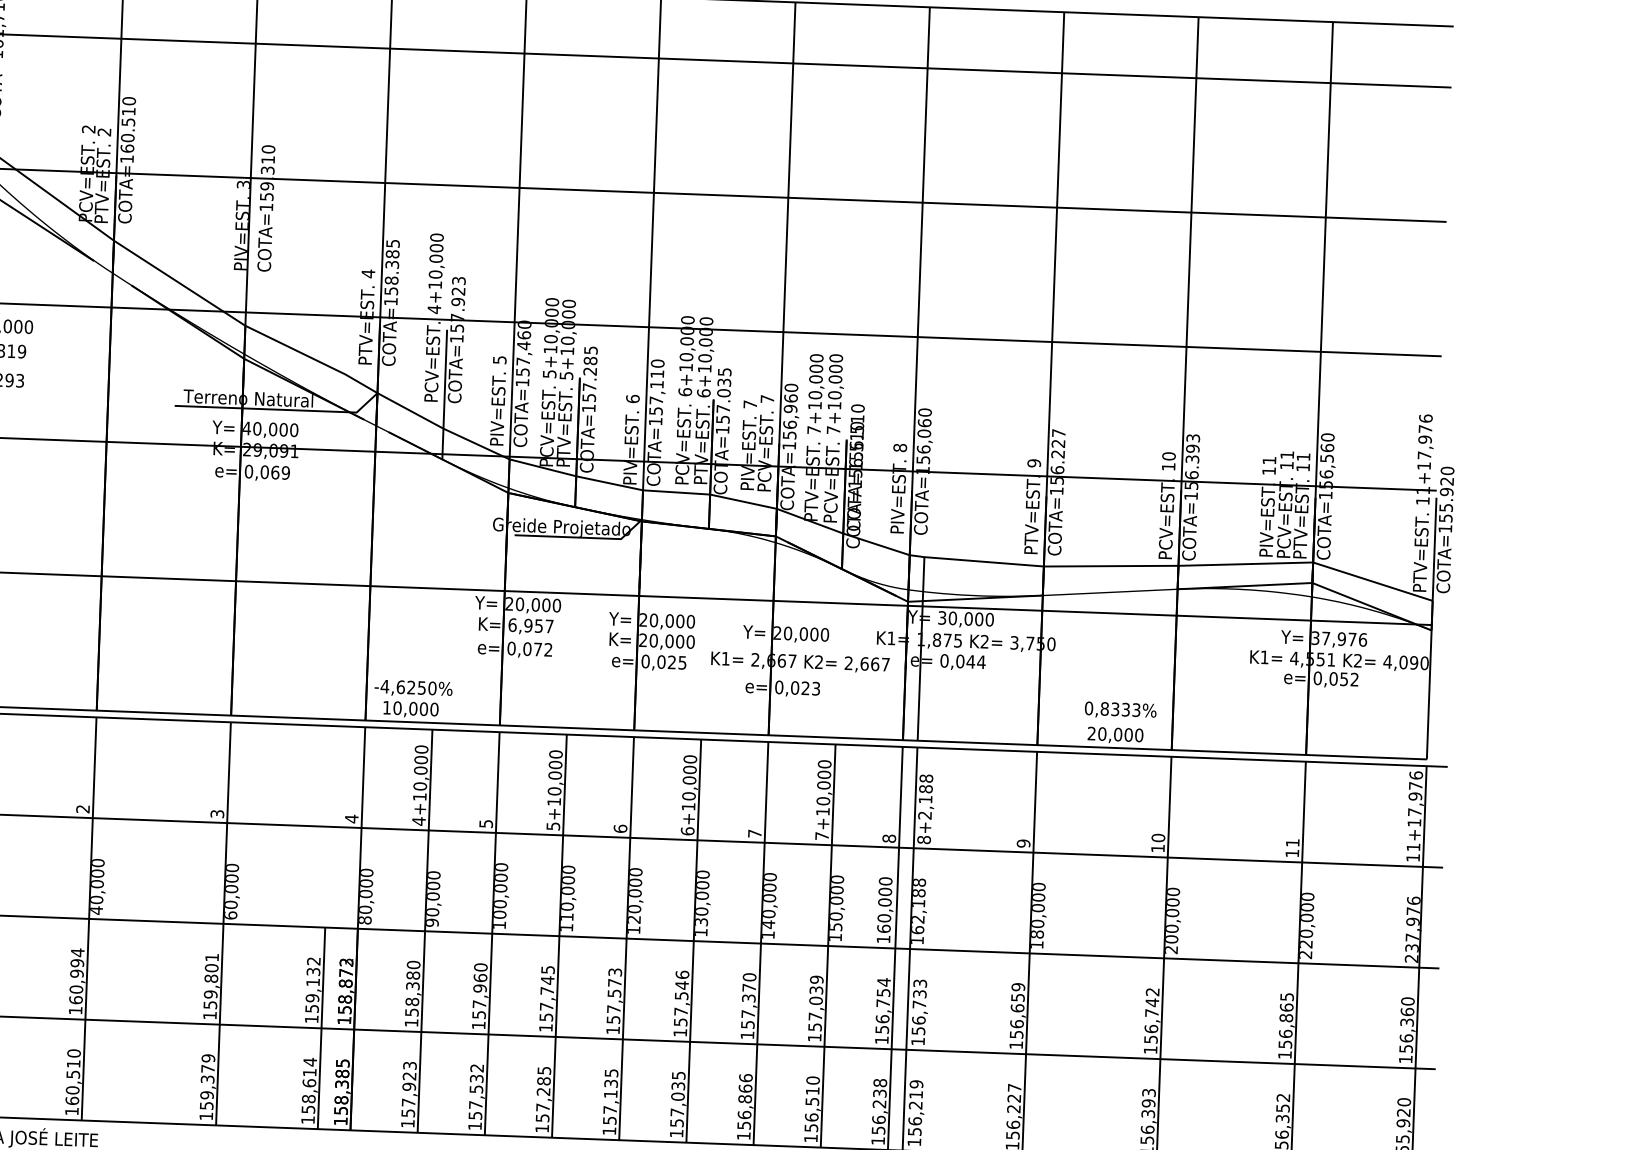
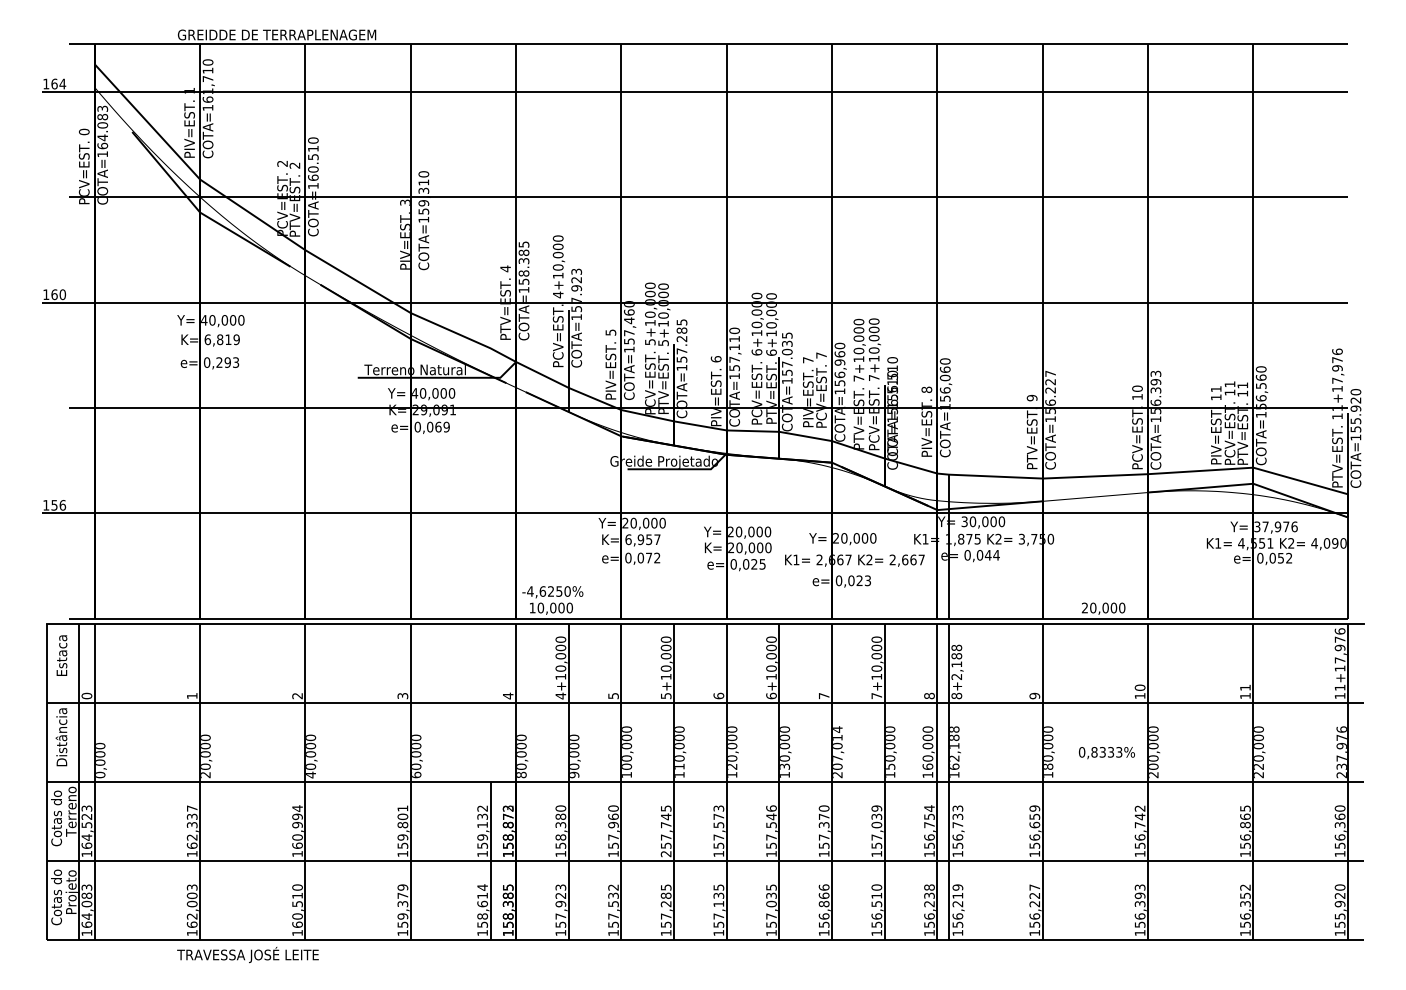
text: (1120, 711) -> (1106, 753), moved
text: (769, 906) -> (837, 752), 140,000 -> 207,014
text: (545, 1028) -> (665, 854), 157,745 -> 257,745

